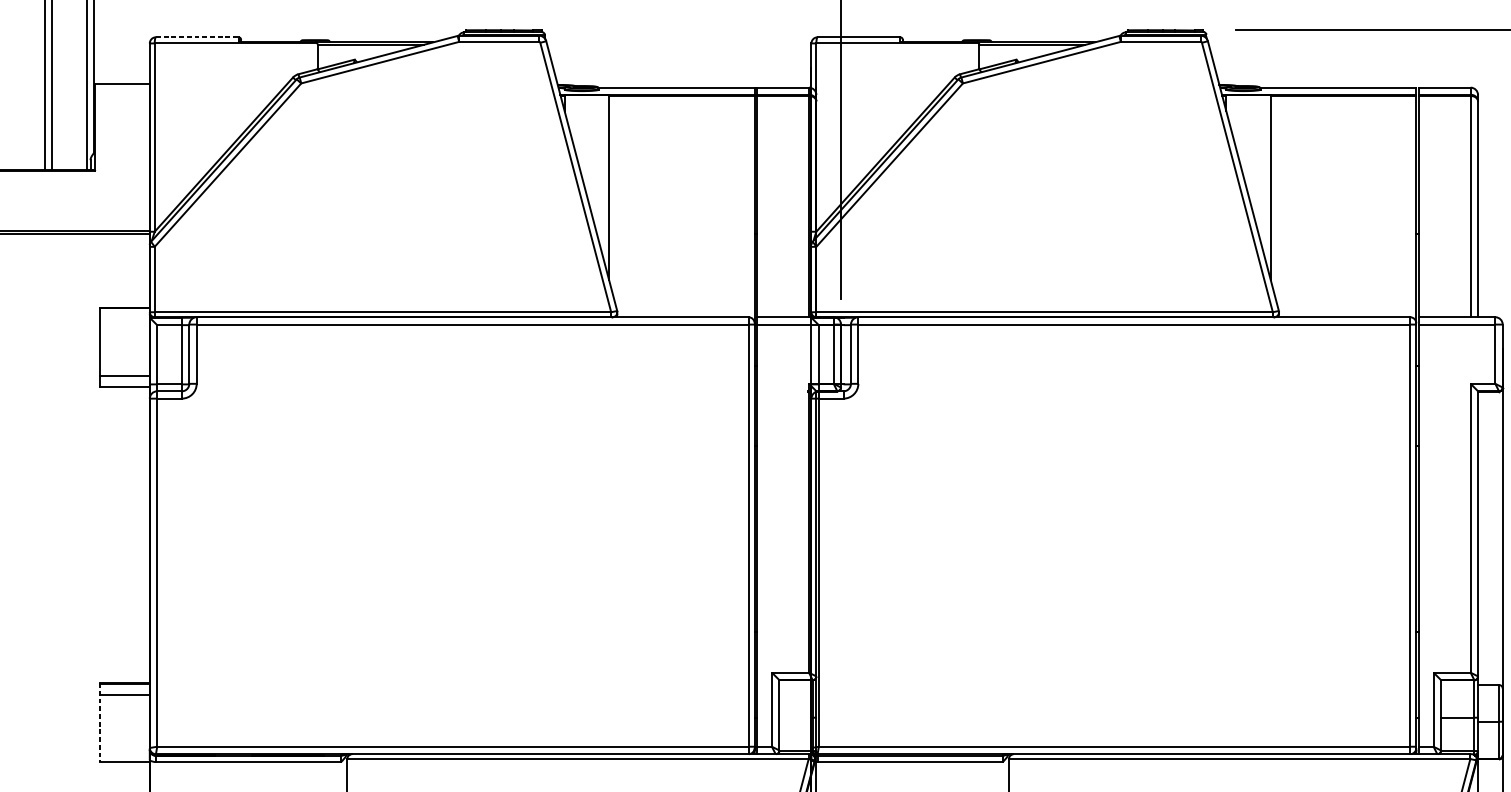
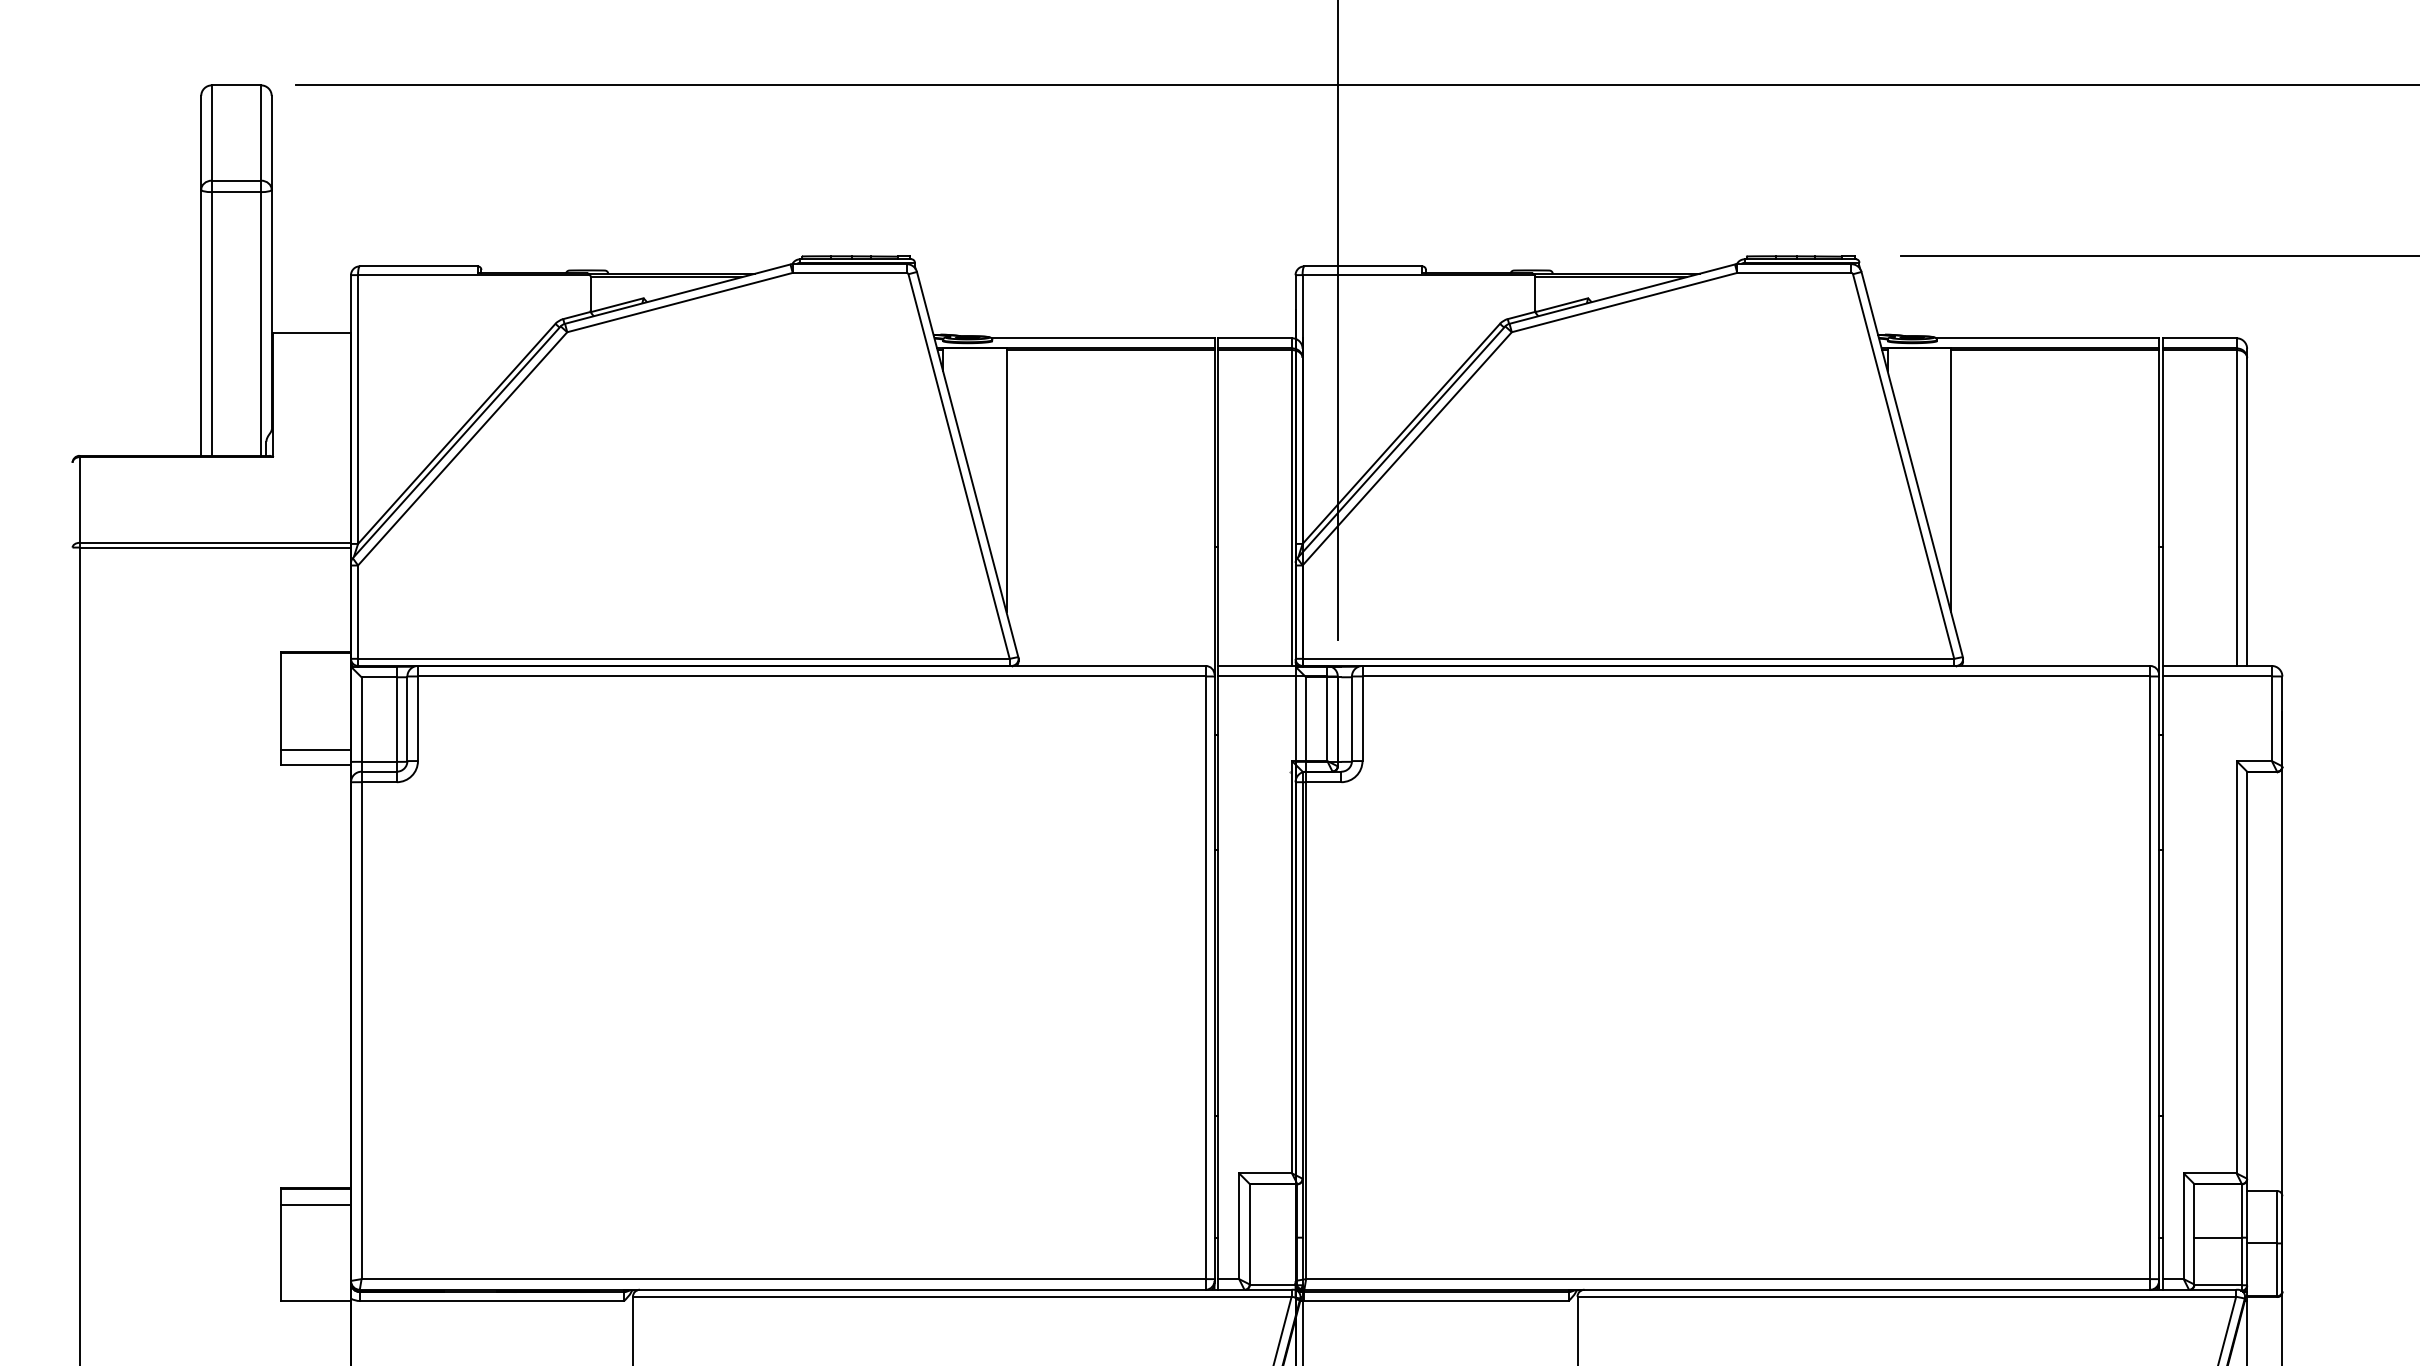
line: (197, 37) -> (419, 266), dashed -> solid
line: (100, 723) -> (280, 1245), dashed -> solid

